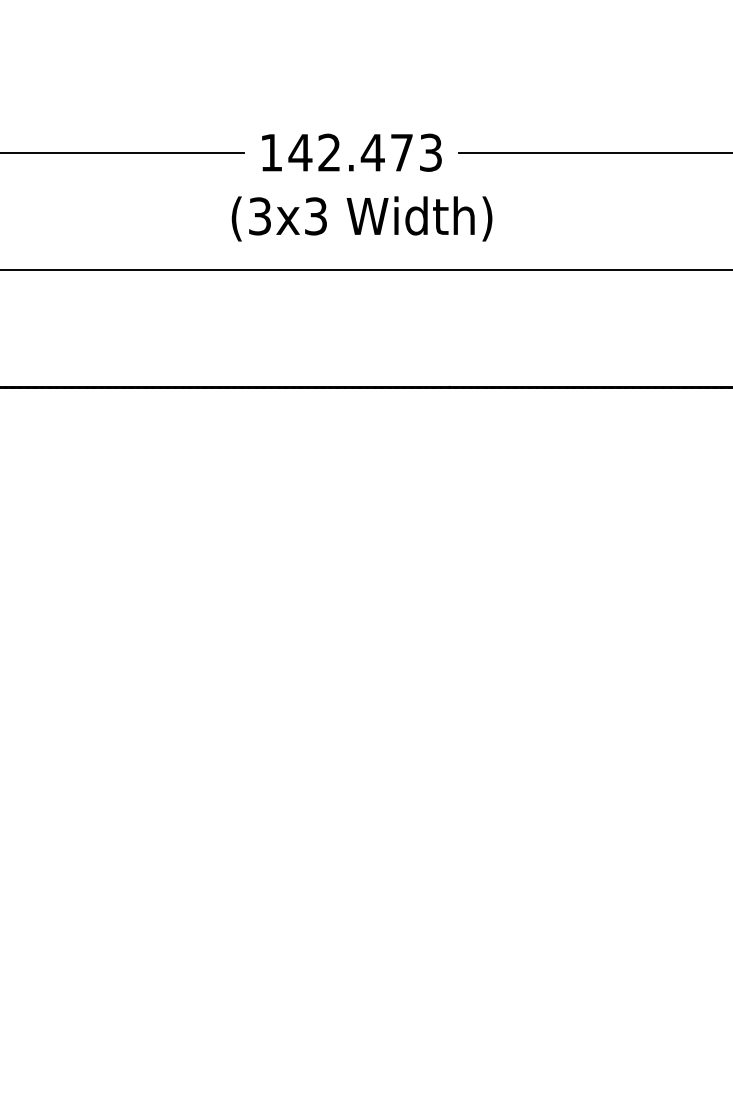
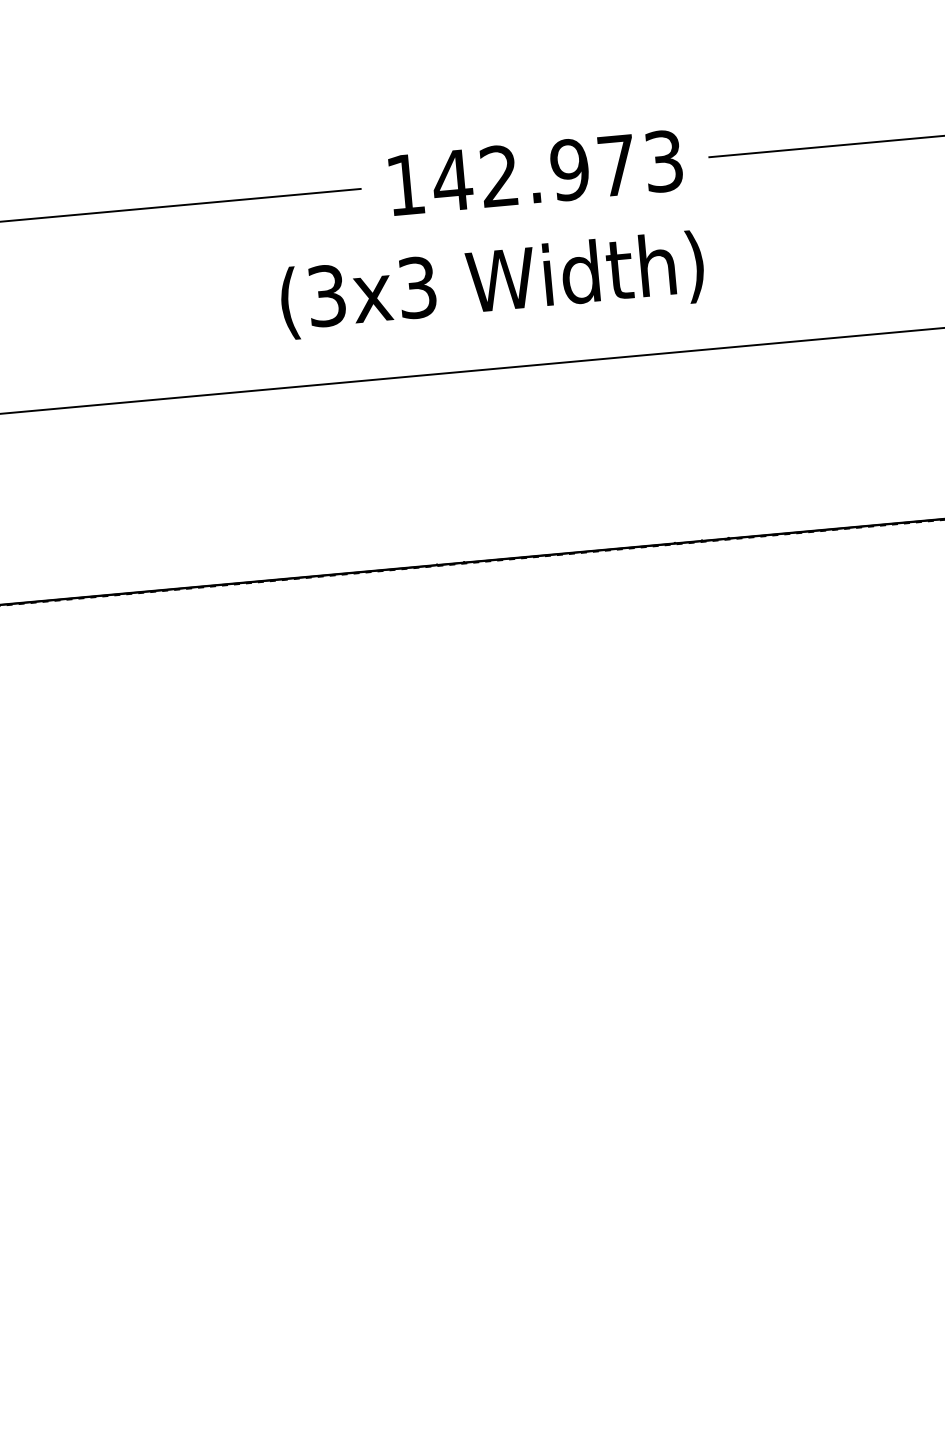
text: (372, 152) -> (569, 169), 142.473 -> 142.973
text: (361, 218) -> (491, 284), moved

